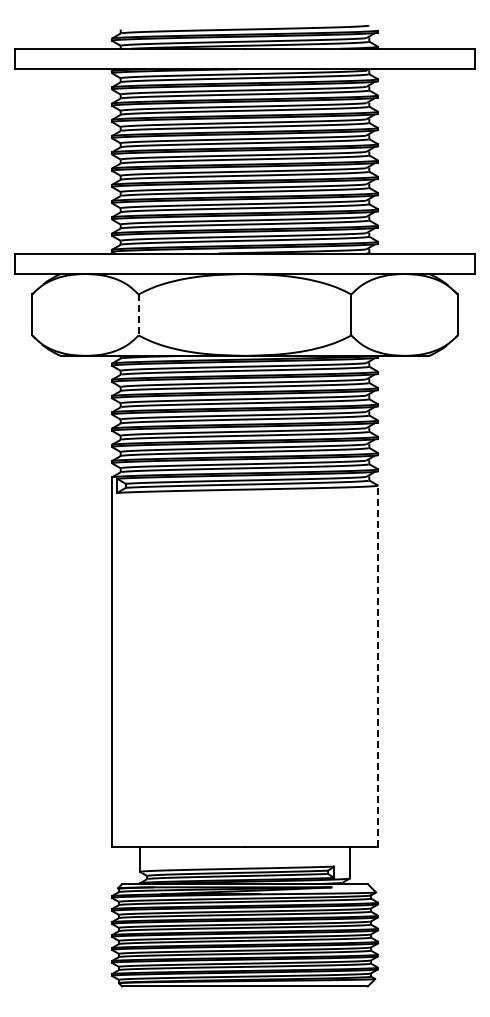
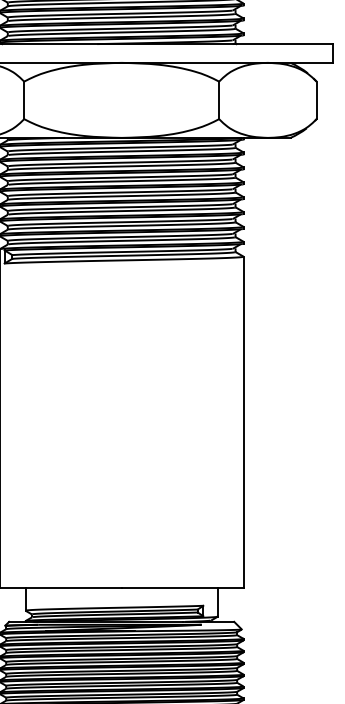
line: (138, 315) -> (24, 100), dashed -> solid
line: (378, 666) -> (244, 422), dashed -> solid

